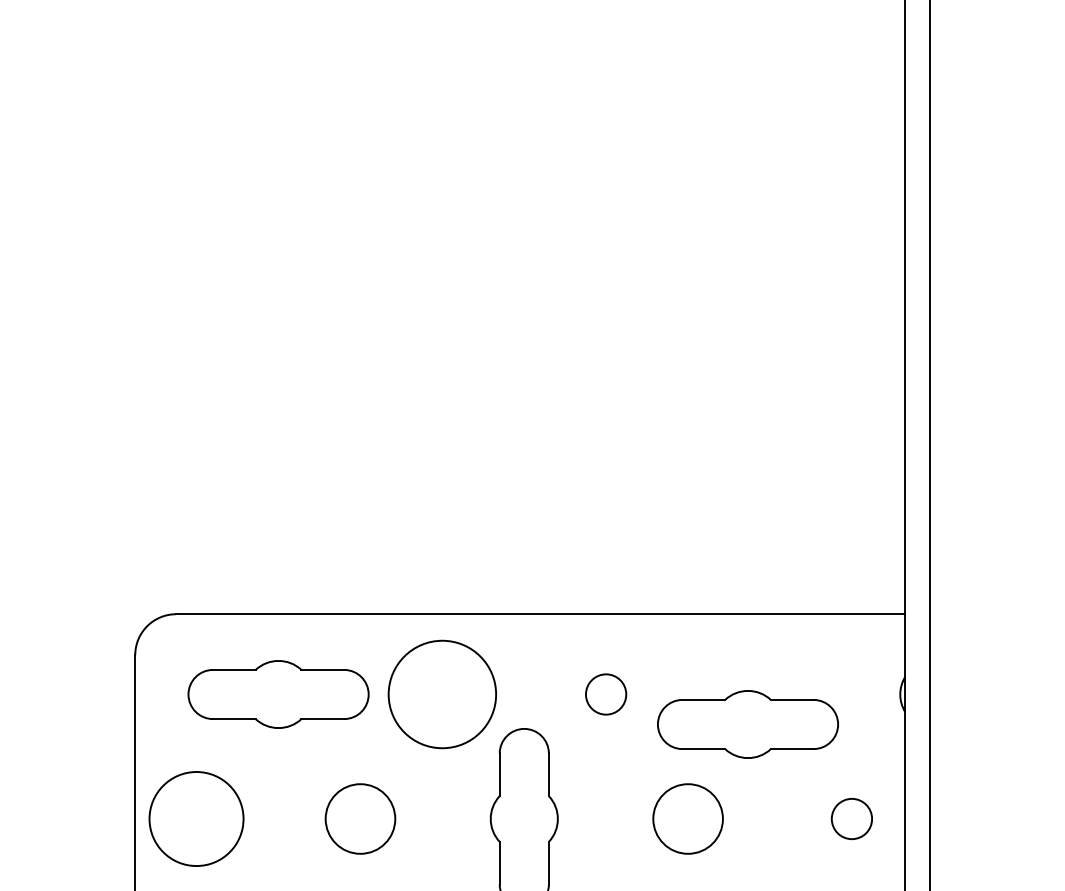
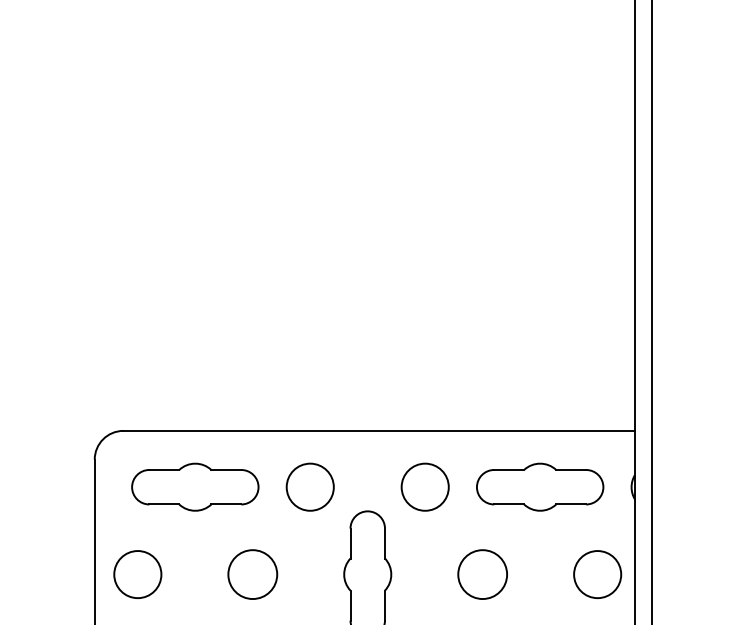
circle: (441, 694) -> (309, 487), size x0.62
circle: (605, 694) -> (424, 487), size x1.67
part: (747, 724) -> (539, 487), moved
circle: (196, 818) -> (137, 574), size x0.71
circle: (851, 818) -> (597, 574), size x1.67

